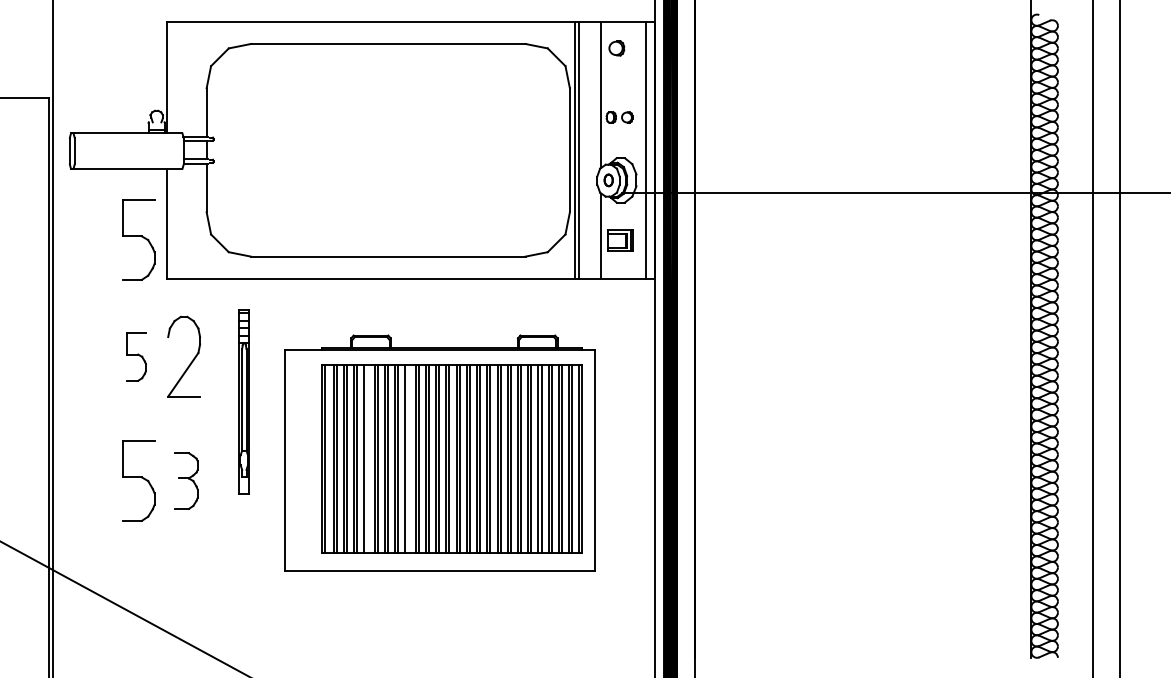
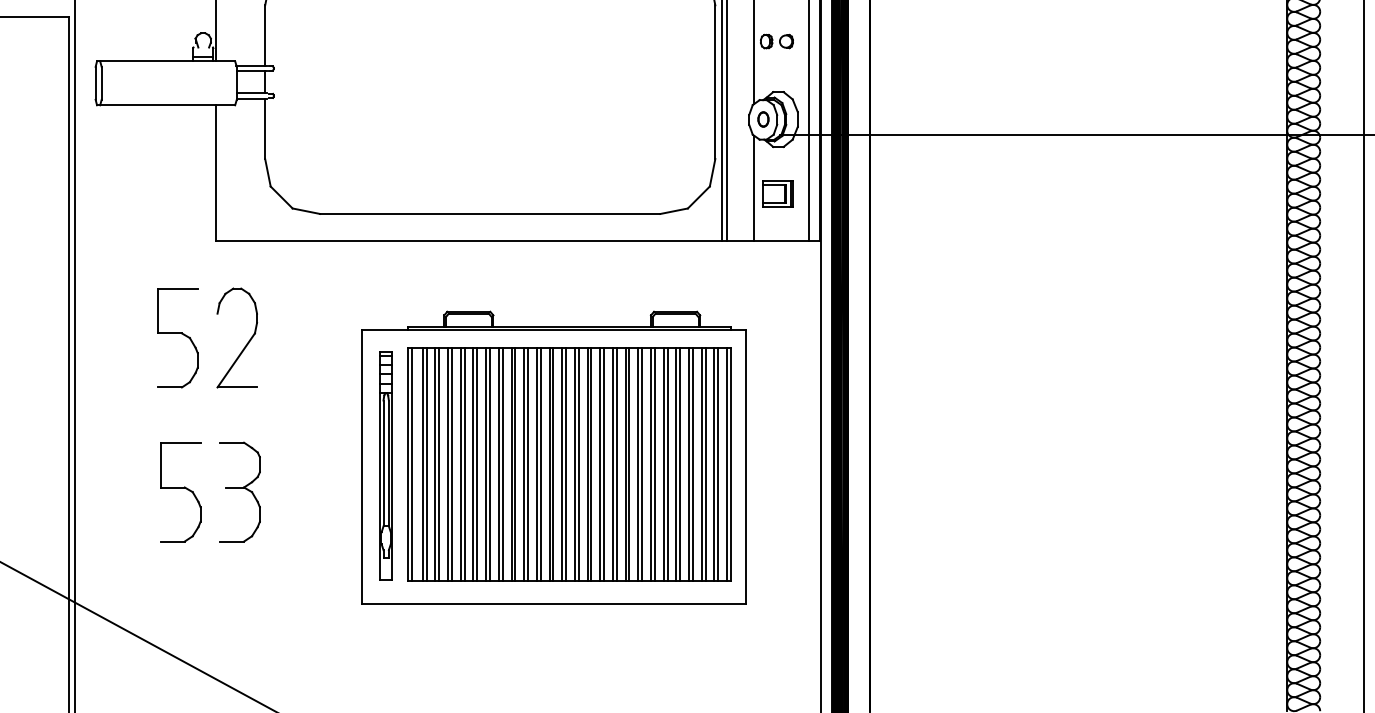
part: (138, 239) -> (180, 192), removed
part: (136, 356) -> (178, 337), size x1.67
part: (243, 401) -> (385, 465), moved
line: (367, 458) -> (464, 464), added
line: (408, 458) -> (515, 464), added
part: (186, 480) -> (240, 491), size x1.43

